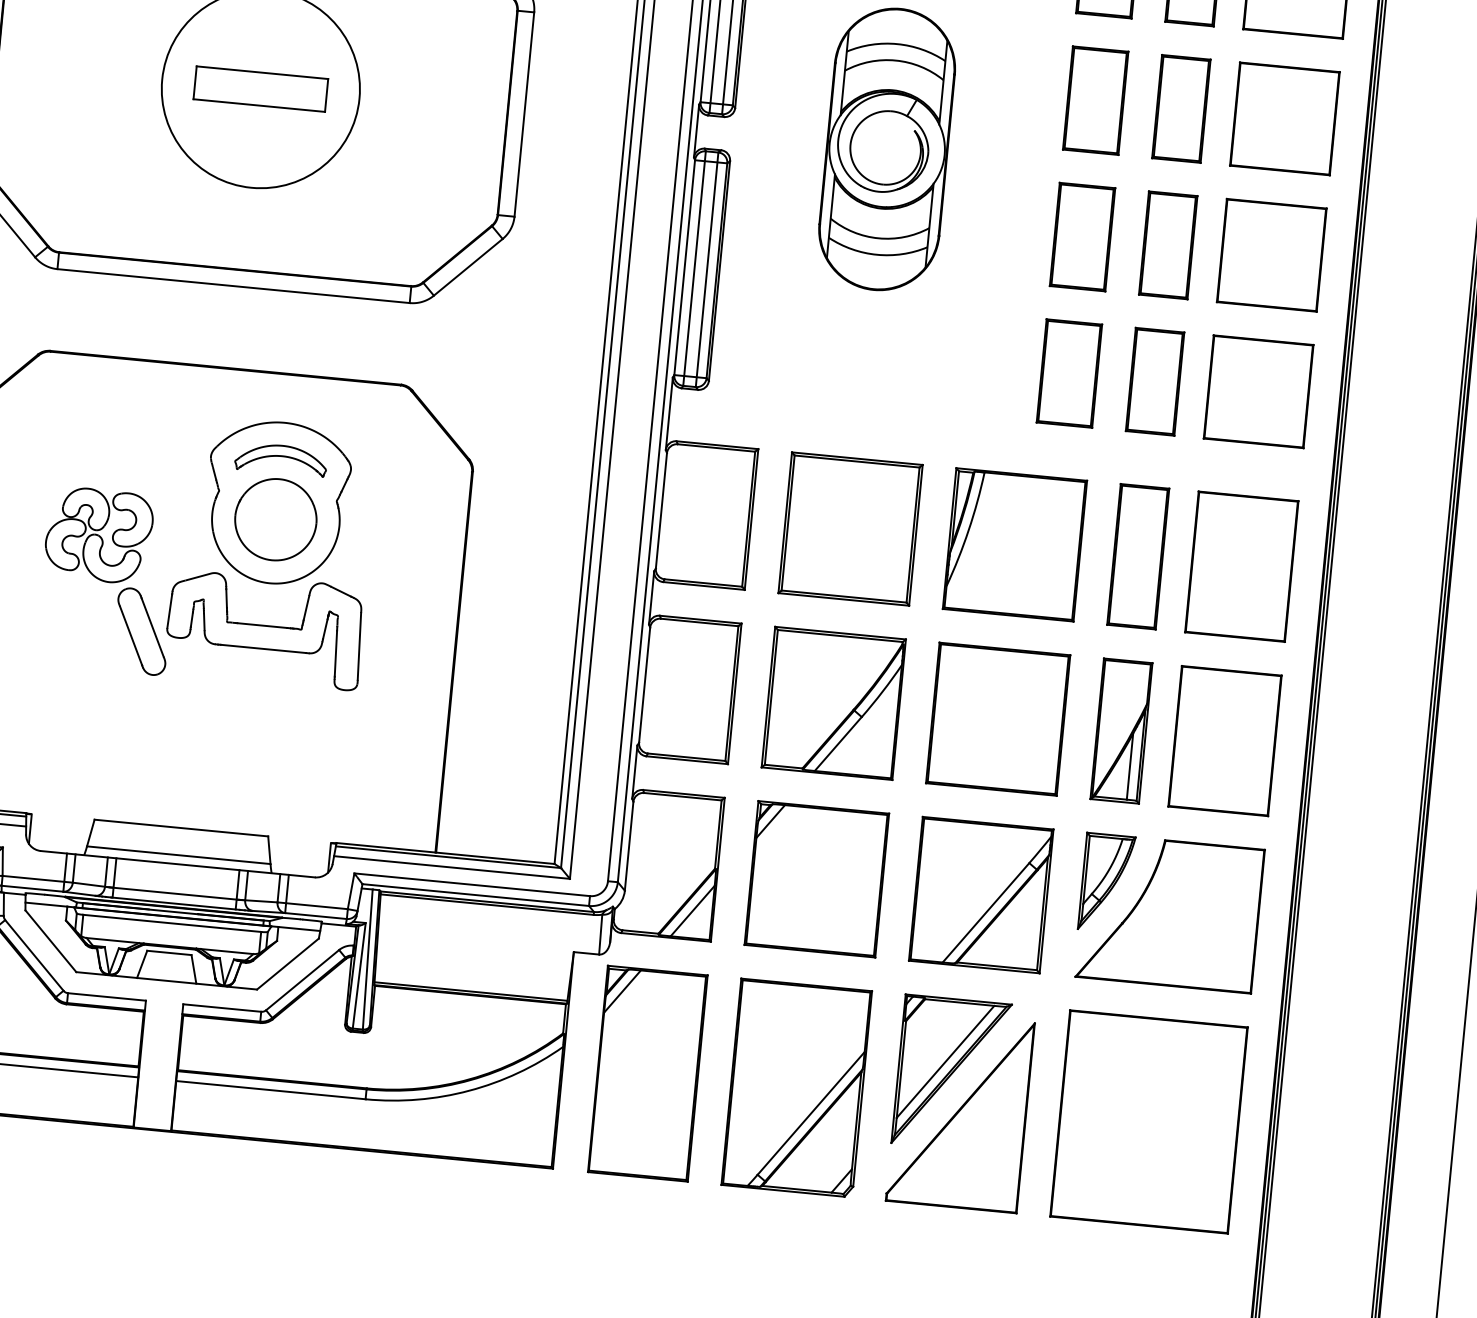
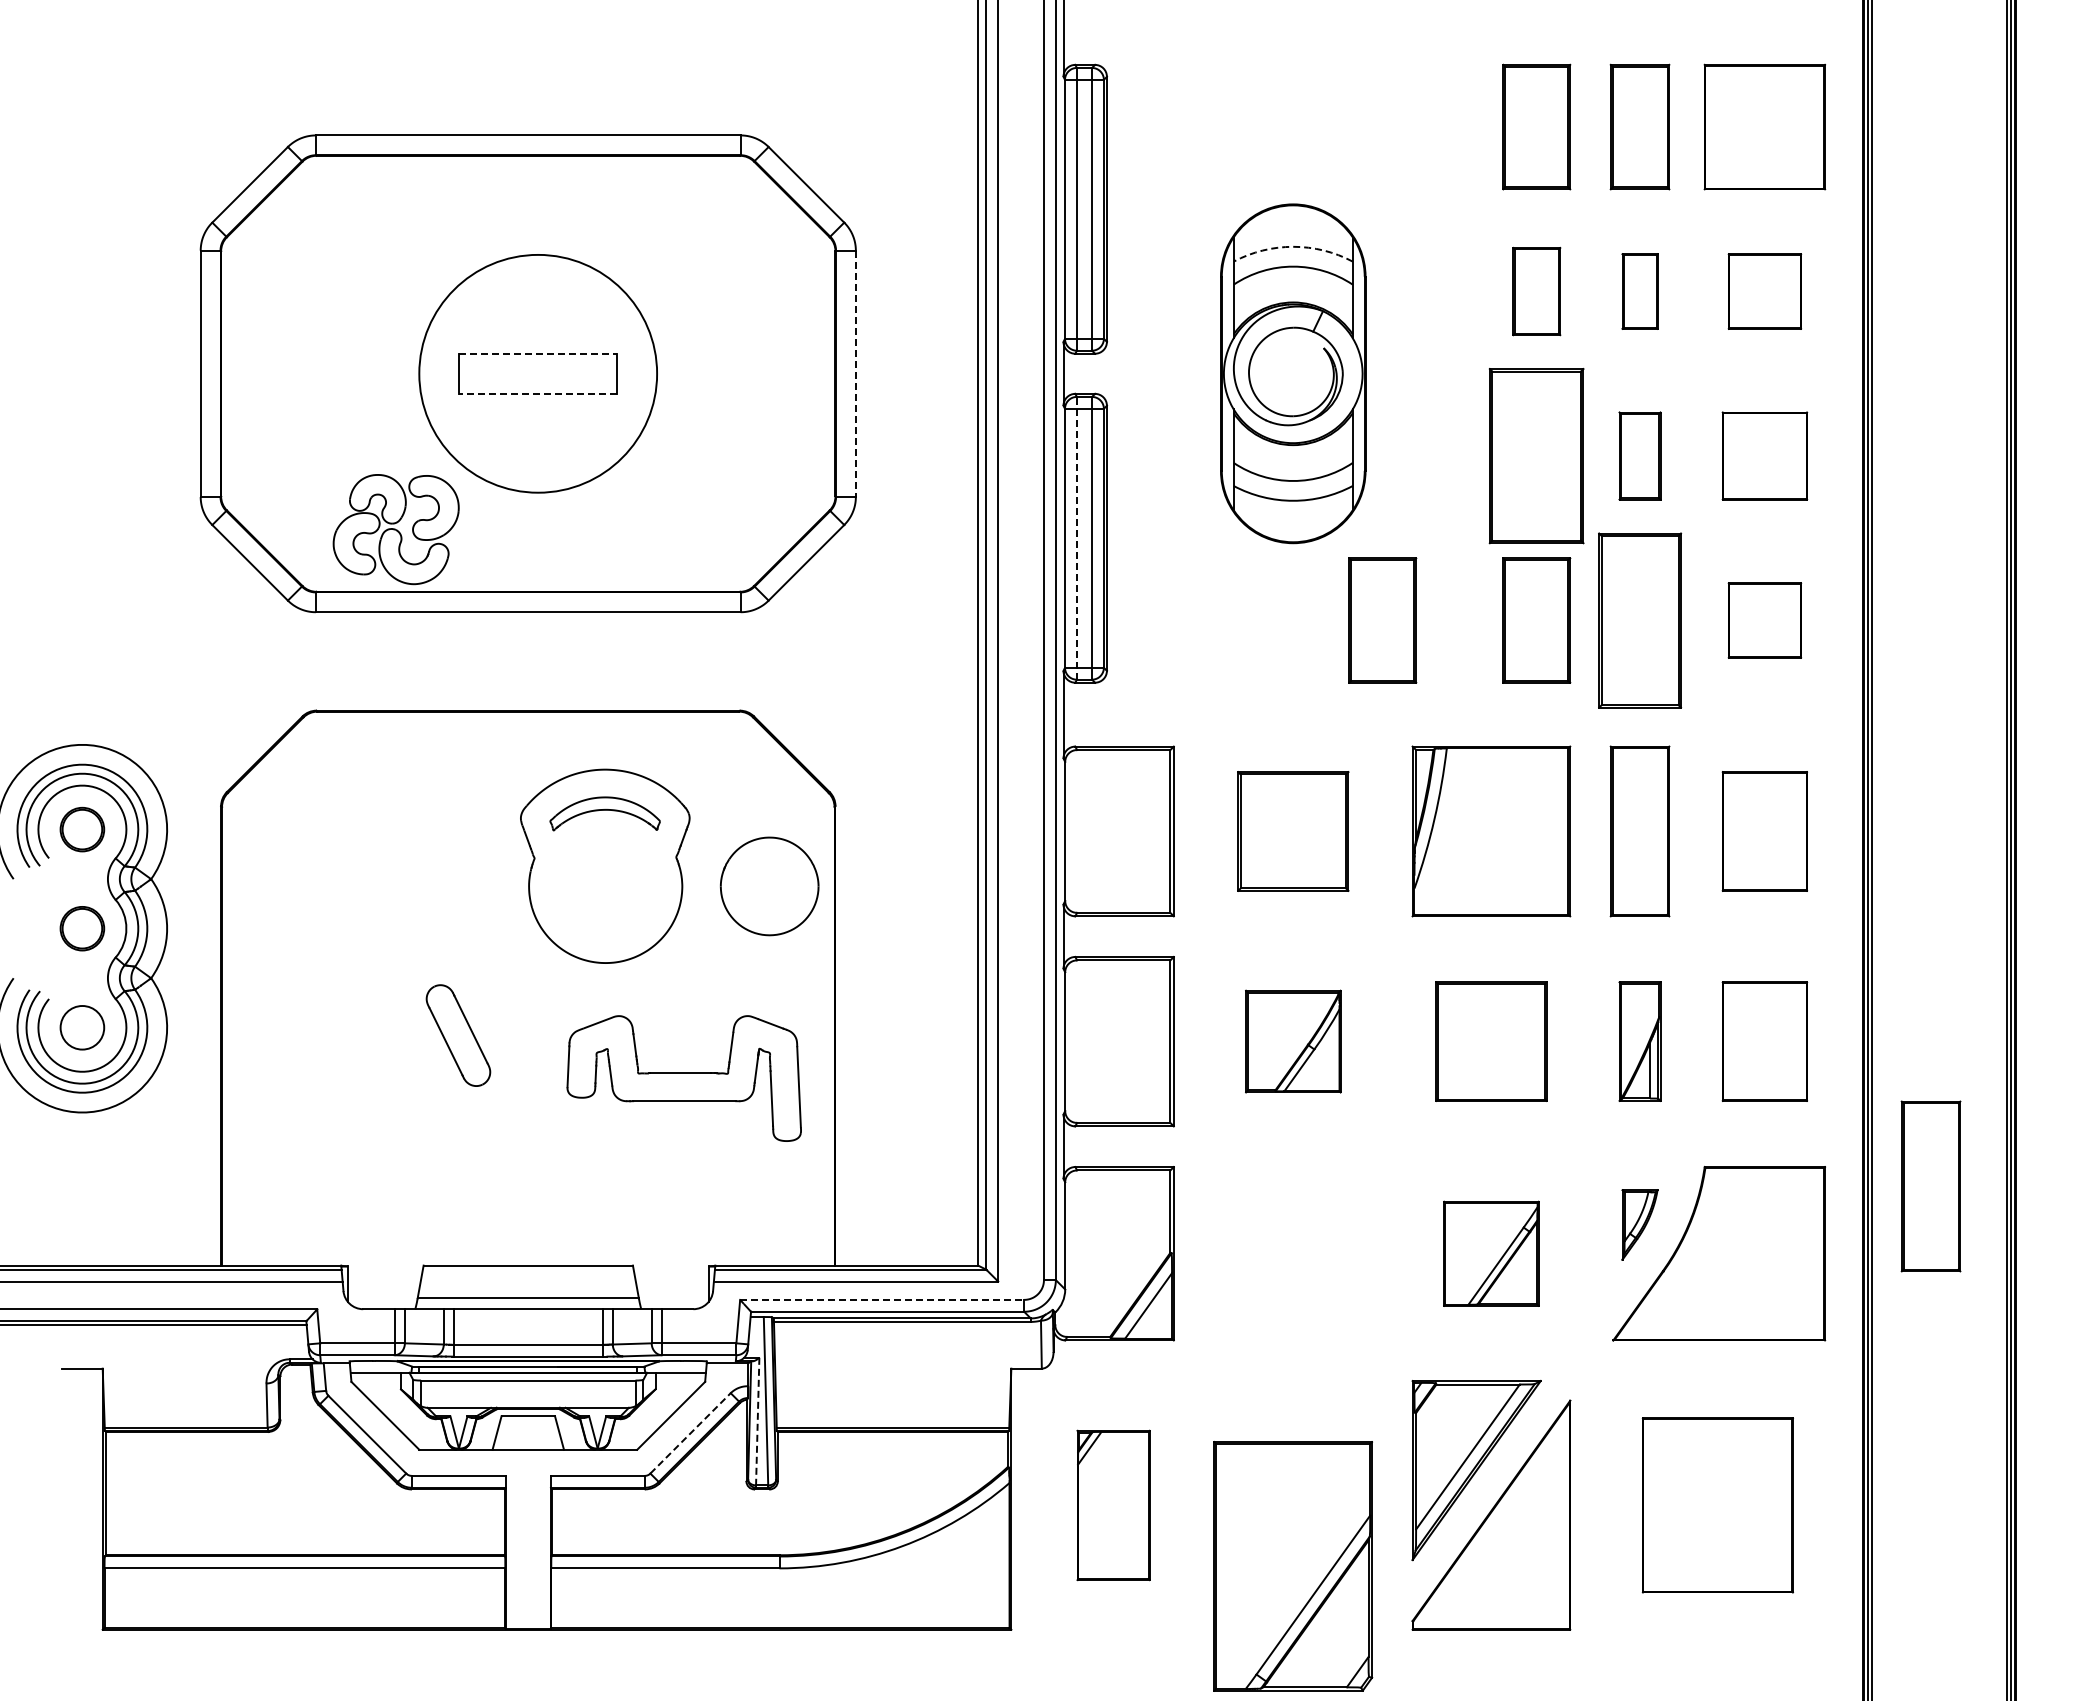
arc: (897, 43) -> (1293, 246), solid -> dashed
line: (262, 73) -> (538, 354), solid -> dashed
part: (1095, 100) -> (1536, 291), size x0.7
line: (258, 105) -> (537, 393), solid -> dashed
part: (1180, 108) -> (1639, 291), size x0.6
line: (523, 115) -> (855, 374), solid -> dashed
part: (1284, 118) -> (1764, 291), size x0.6
part: (1082, 236) -> (1536, 455), size x1.4
part: (1167, 244) -> (1639, 455), size x0.7
part: (1271, 254) -> (1764, 455), size x0.7
line: (694, 267) -> (1076, 537), solid -> dashed
part: (941, 361) -> (1382, 620), added
part: (1154, 381) -> (1639, 620), size x1.4
part: (1258, 391) -> (1764, 620), size x0.6
part: (275, 519) -> (769, 886), moved
part: (850, 529) -> (1293, 831), size x0.7
part: (98, 535) -> (395, 529), moved
part: (1241, 566) -> (1764, 831), size x0.7
part: (264, 630) -> (683, 1078), moved
part: (834, 703) -> (1293, 1041), size x0.6
part: (998, 719) -> (1491, 1041), size x0.7
part: (1121, 730) -> (1639, 1041), size x0.7
part: (1224, 740) -> (1764, 1041), size x0.7
part: (1350, 874) -> (1930, 1186), added
part: (817, 879) -> (1293, 1253), removed
part: (1106, 882) -> (1639, 1224), size x0.6
line: (472, 884) -> (882, 1299), solid -> dashed
part: (981, 894) -> (1491, 1253), size x0.6
line: (359, 975) -> (757, 1421), solid -> dashed
line: (302, 980) -> (690, 1433), solid -> dashed
part: (647, 1073) -> (1113, 1505), size x0.6
part: (796, 1088) -> (1293, 1566), moved
part: (1148, 1122) -> (1717, 1505), size x0.7

